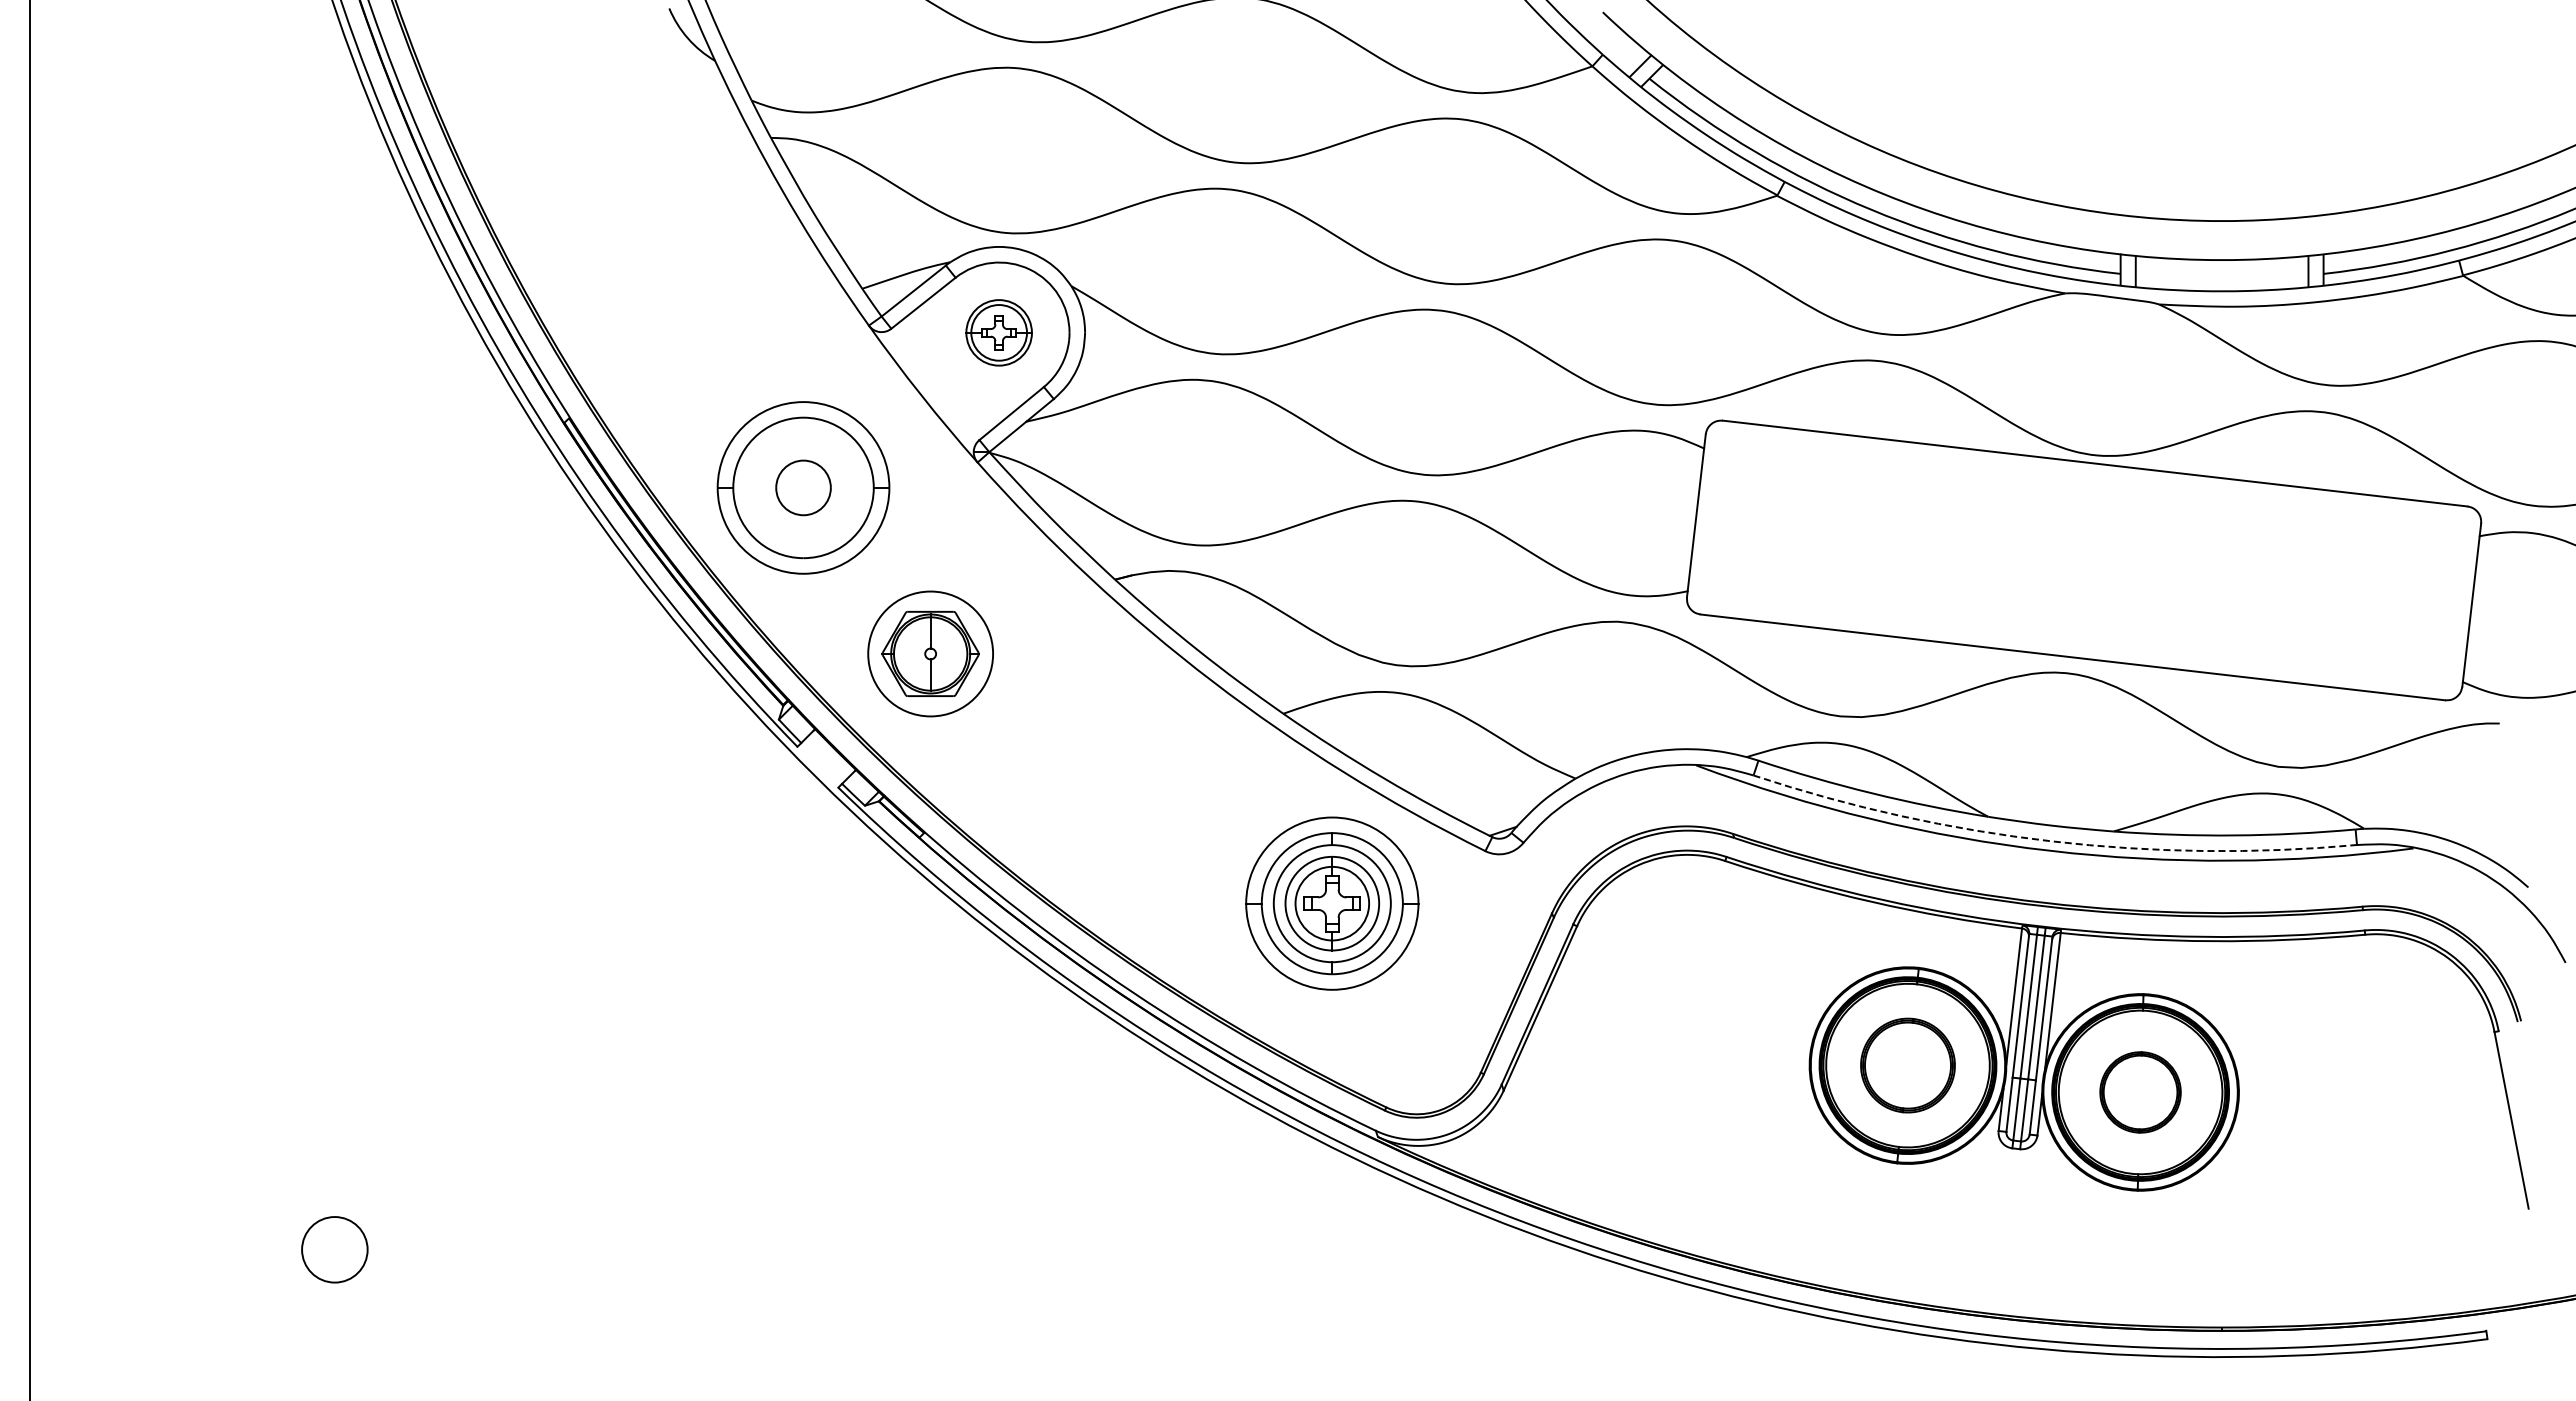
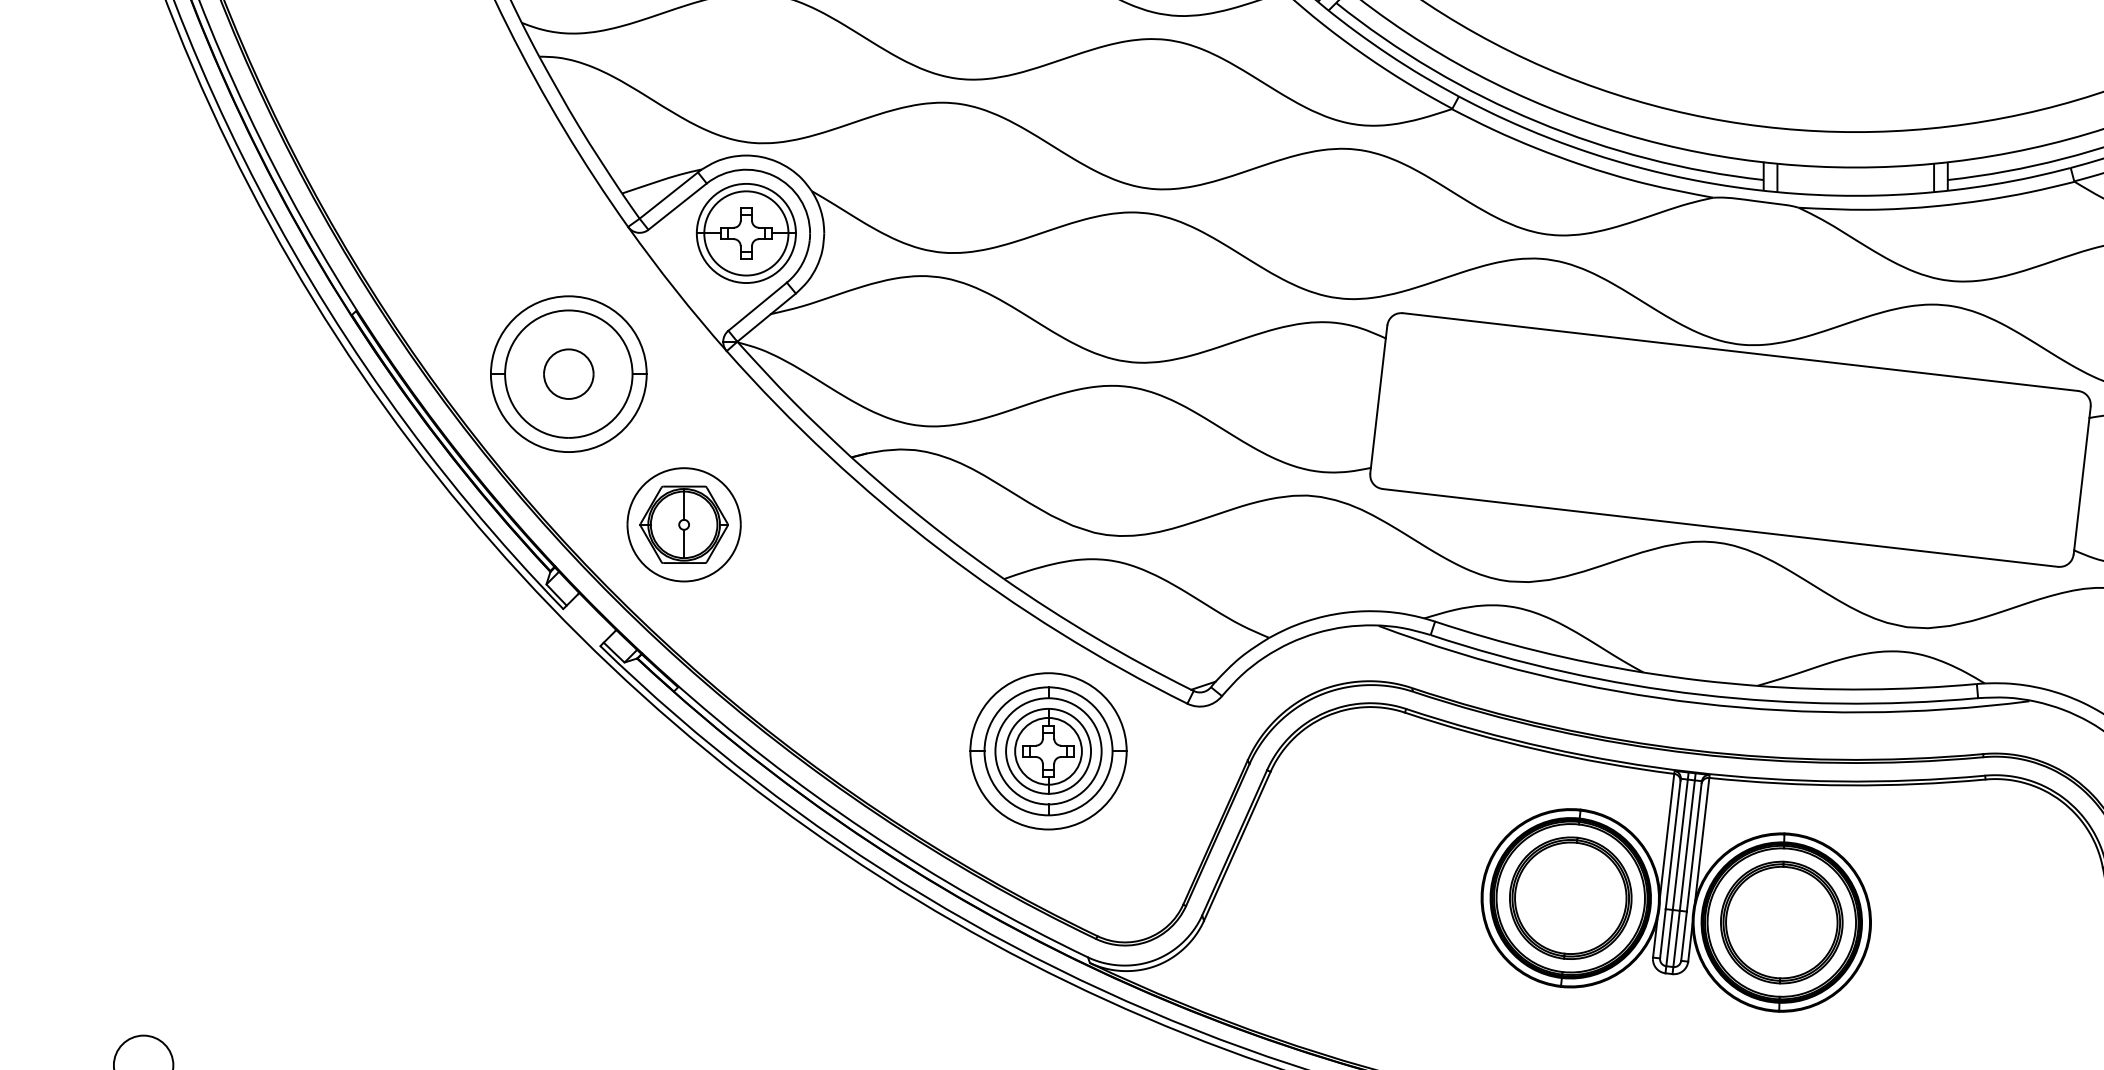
part: (998, 332) -> (745, 233), size x1.67
arc: (2051, 841) -> (1700, 694), dashed -> solid
part: (1907, 1065) -> (1570, 898), size x1.43
part: (2140, 1092) -> (1781, 922), size x1.67

